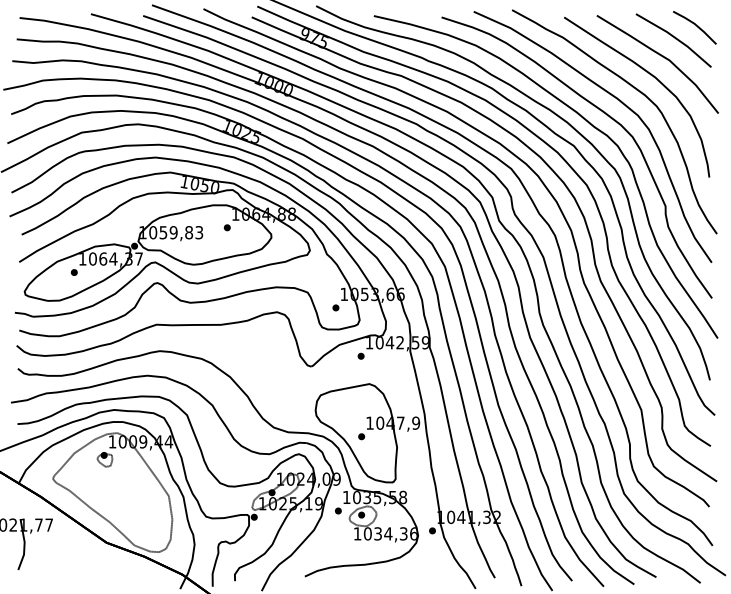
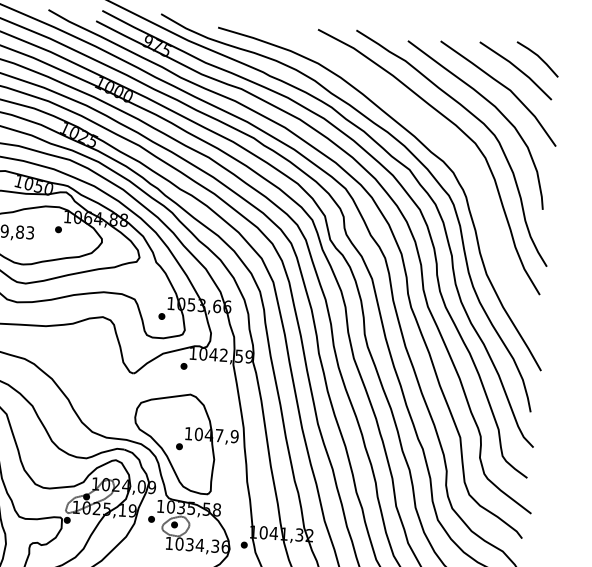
part: (607, 116) -> (444, 142), removed

